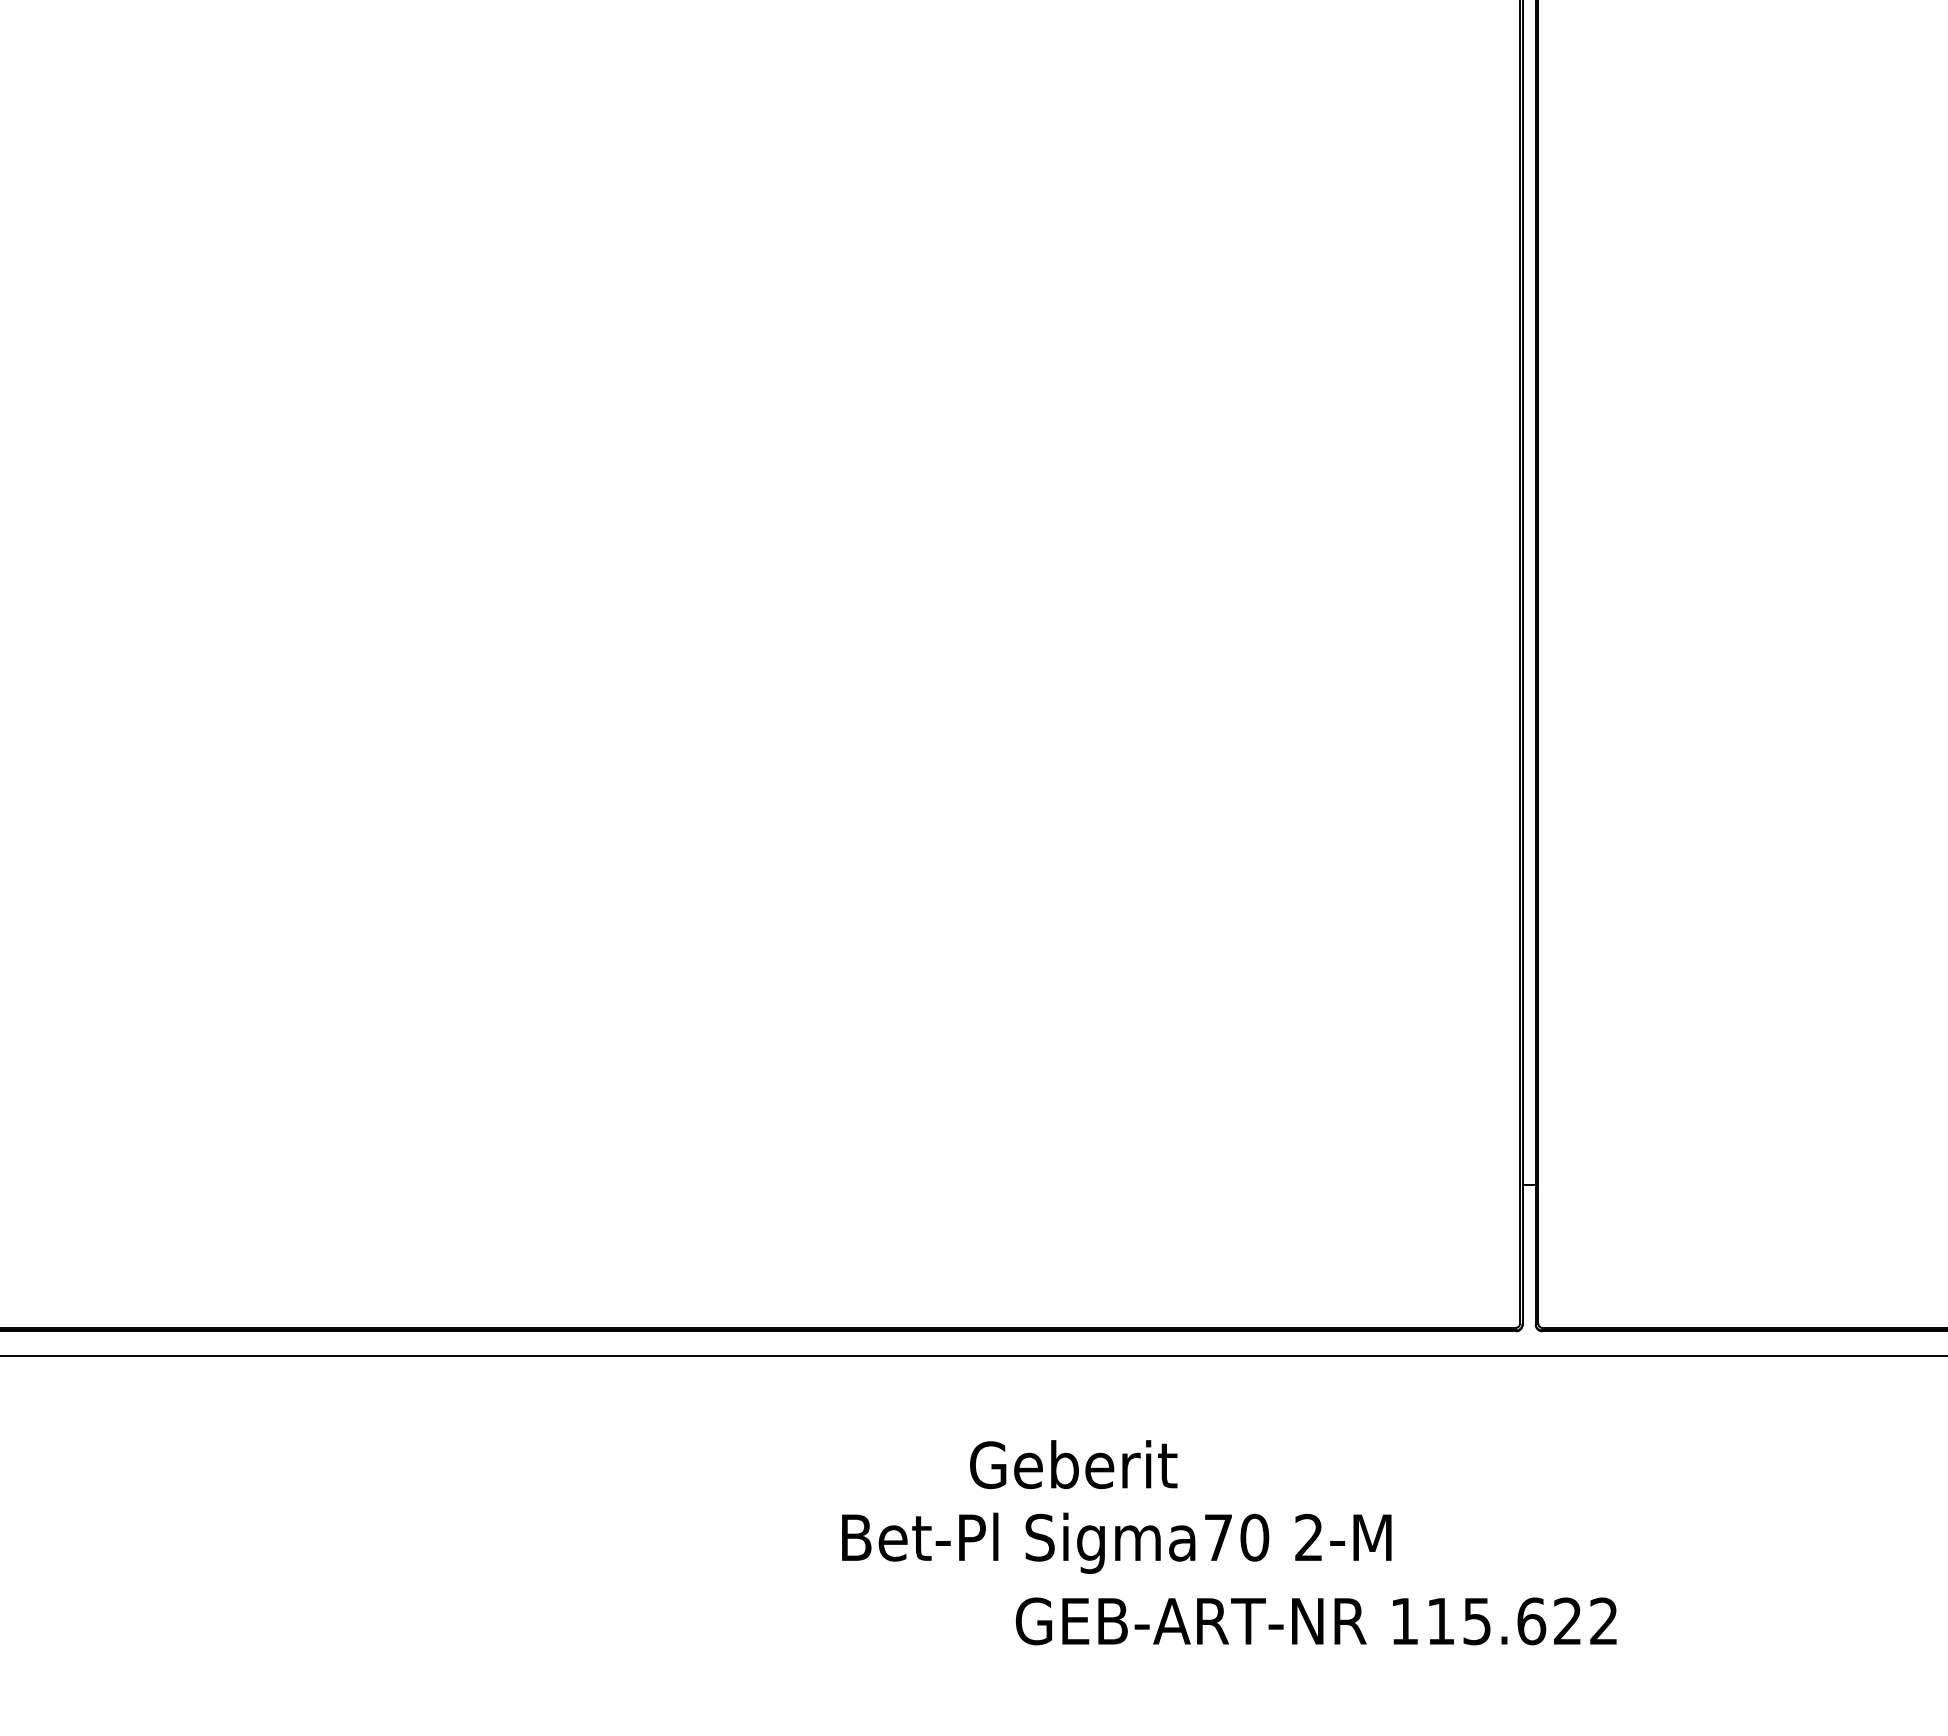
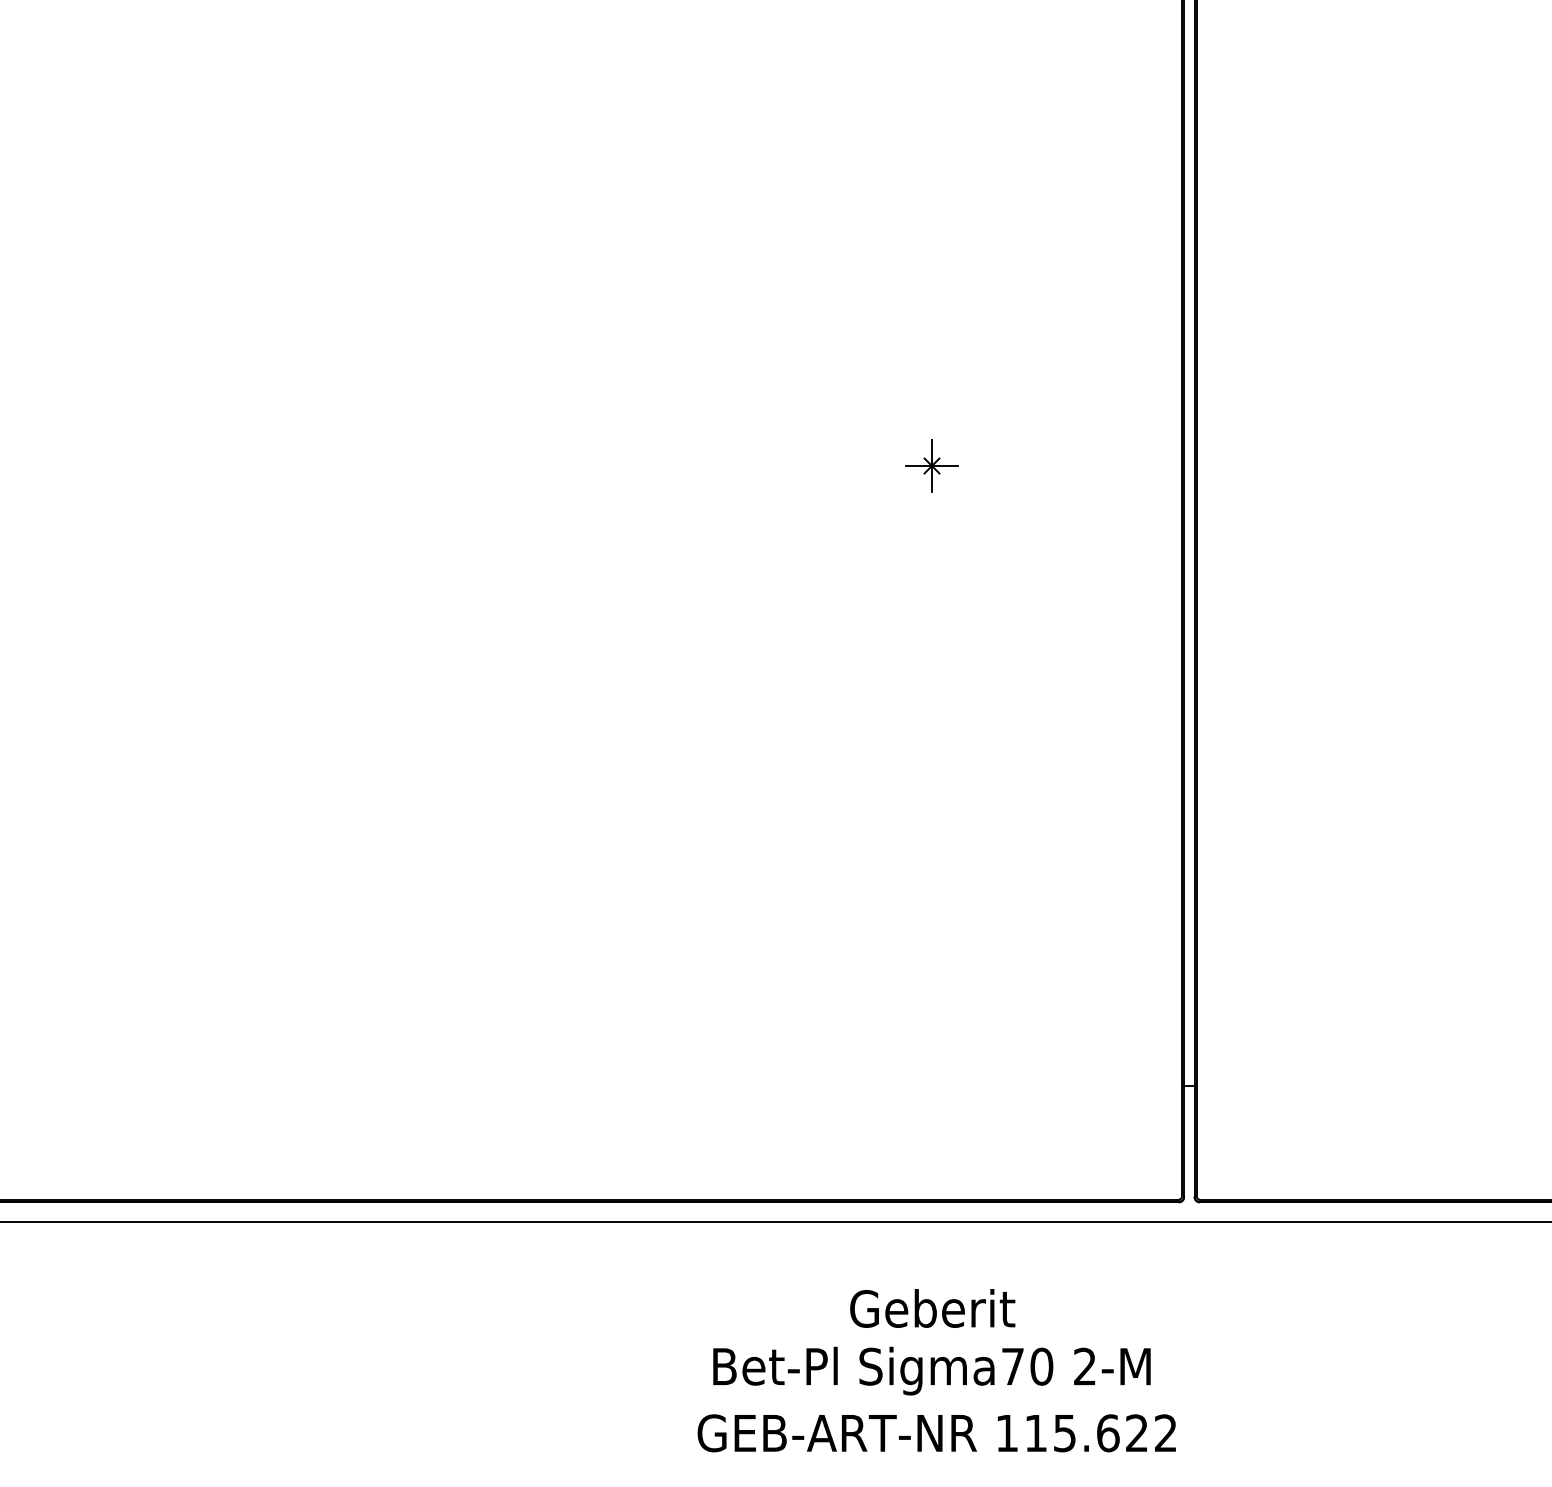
part: (1205, 405) -> (931, 465), added
text: (1073, 1464) -> (932, 1308), moved
text: (1116, 1542) -> (931, 1370), moved
text: (1315, 1621) -> (936, 1433), moved

